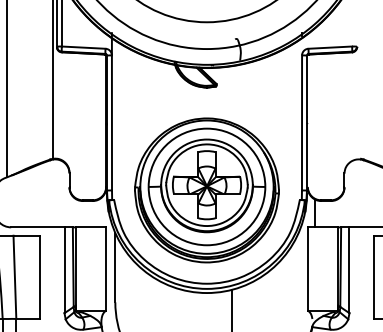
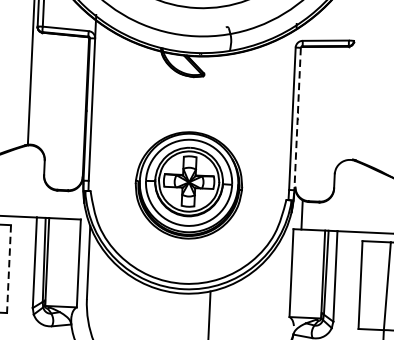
line: (306, 123) -> (297, 119), solid -> dashed
part: (206, 190) -> (188, 185), size x0.7
line: (40, 277) -> (9, 269), solid -> dashed

